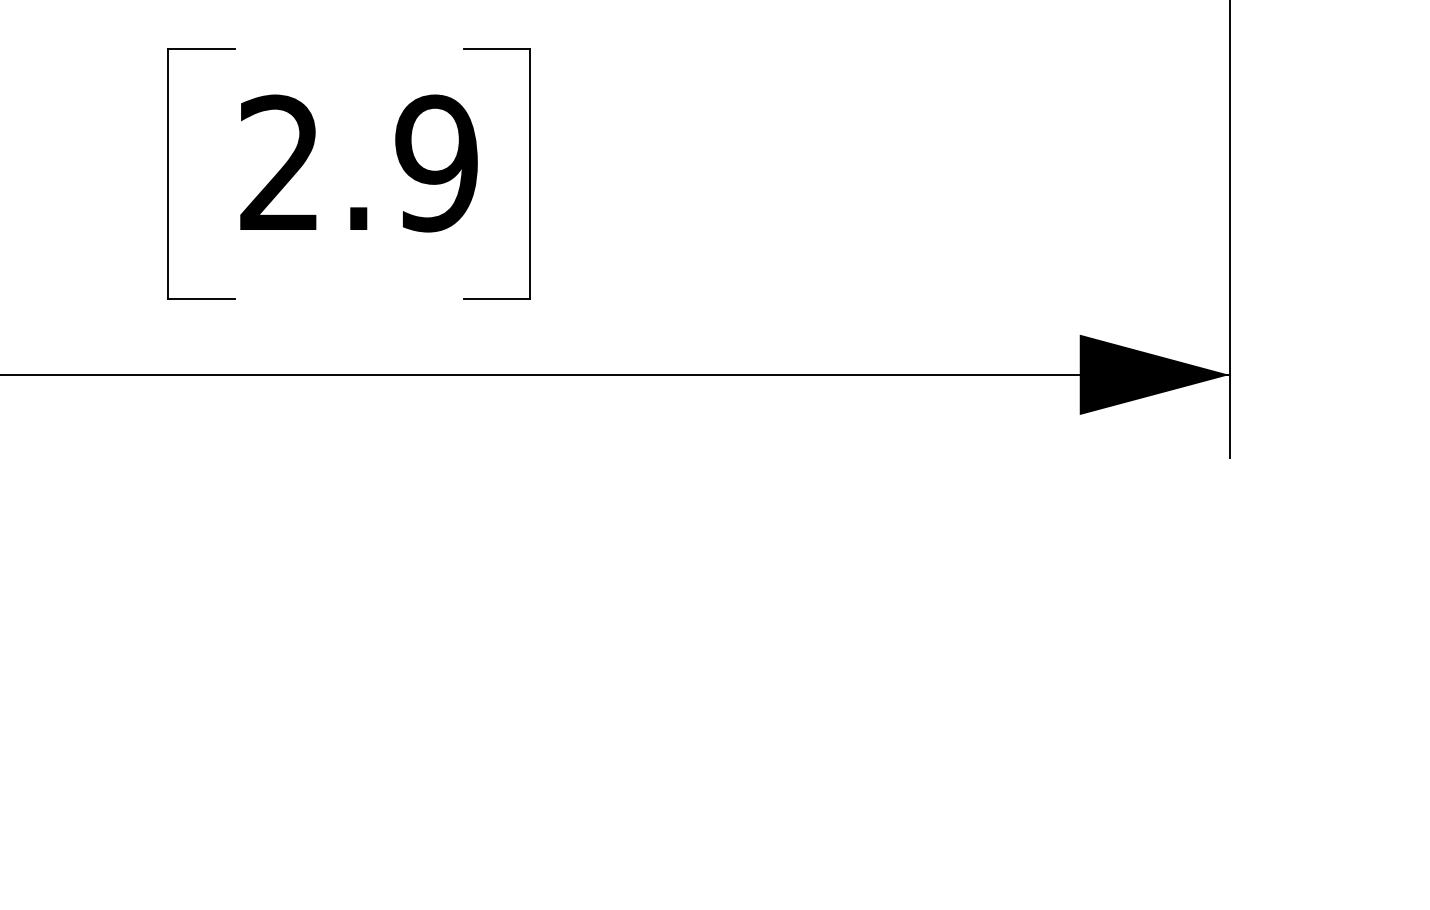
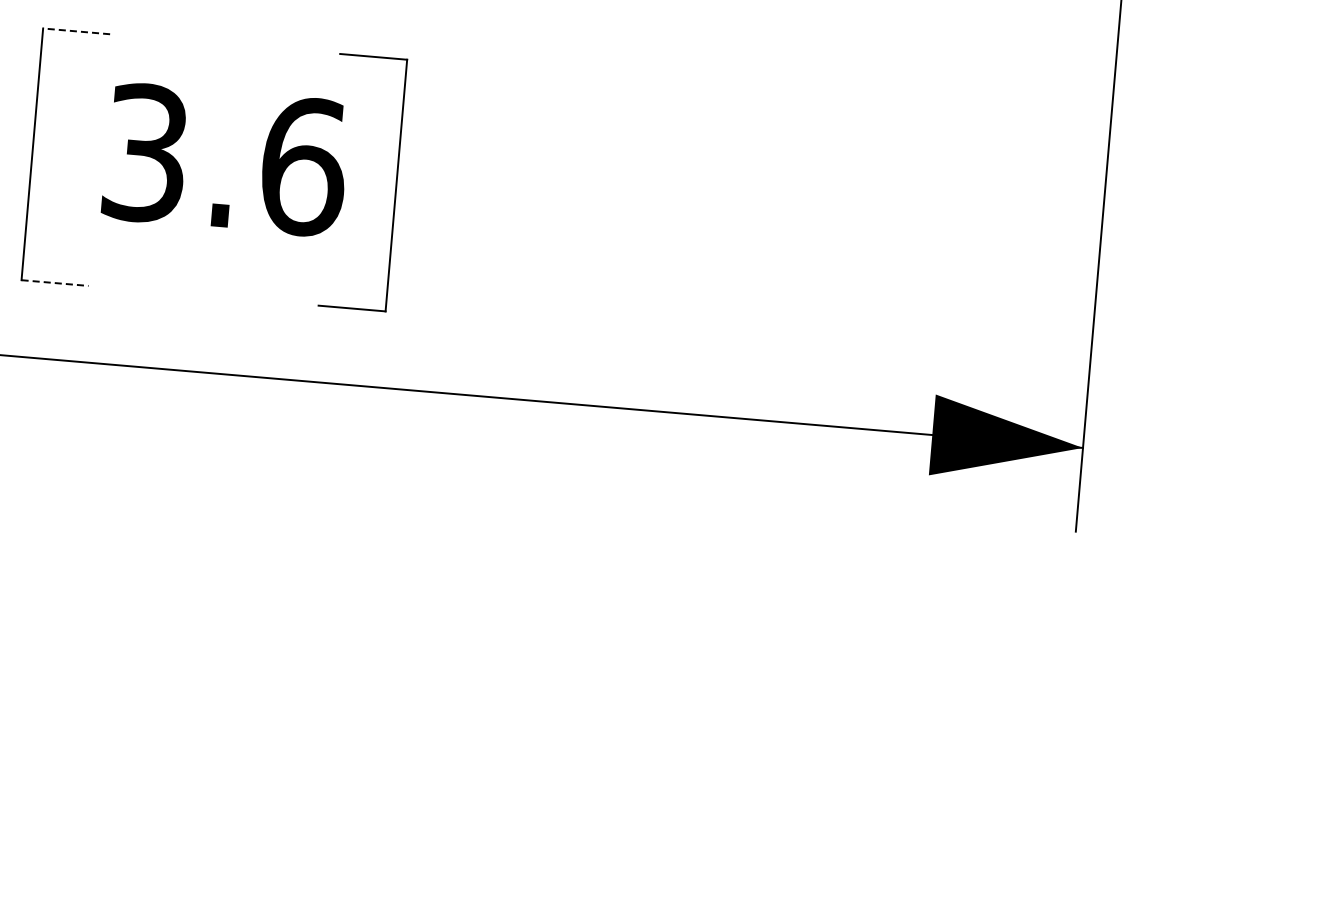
line: (201, 49) -> (76, 31), solid -> dashed
text: (359, 163) -> (225, 160), 2.9 -> 3.6
line: (202, 299) -> (55, 283), solid -> dashed

